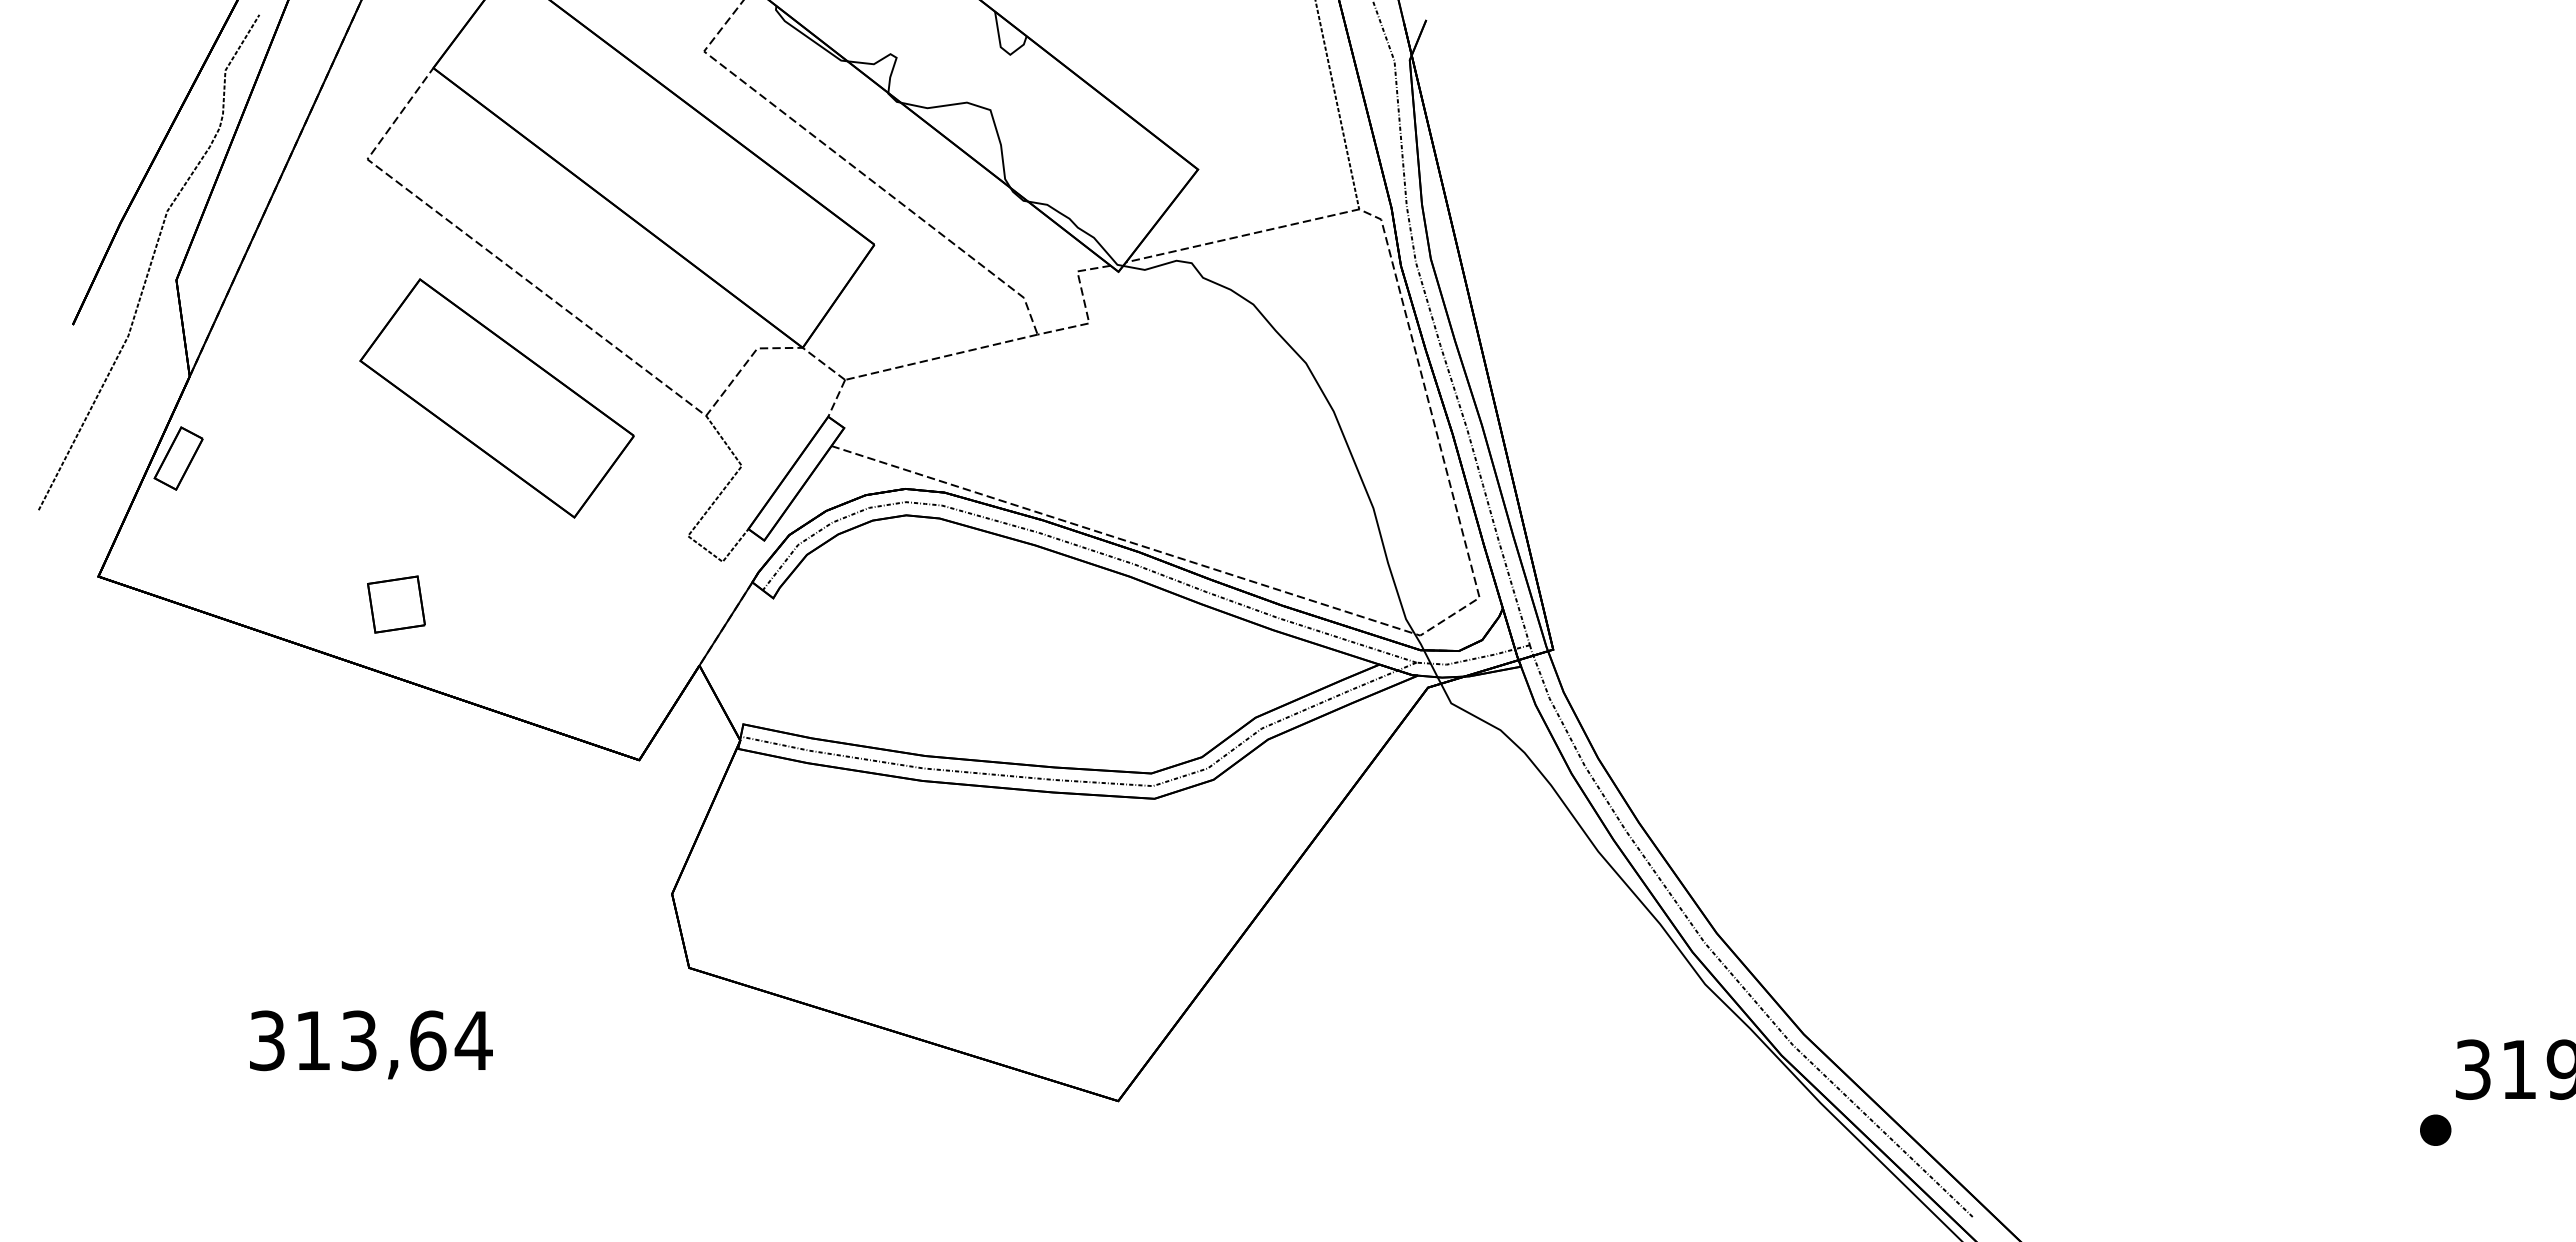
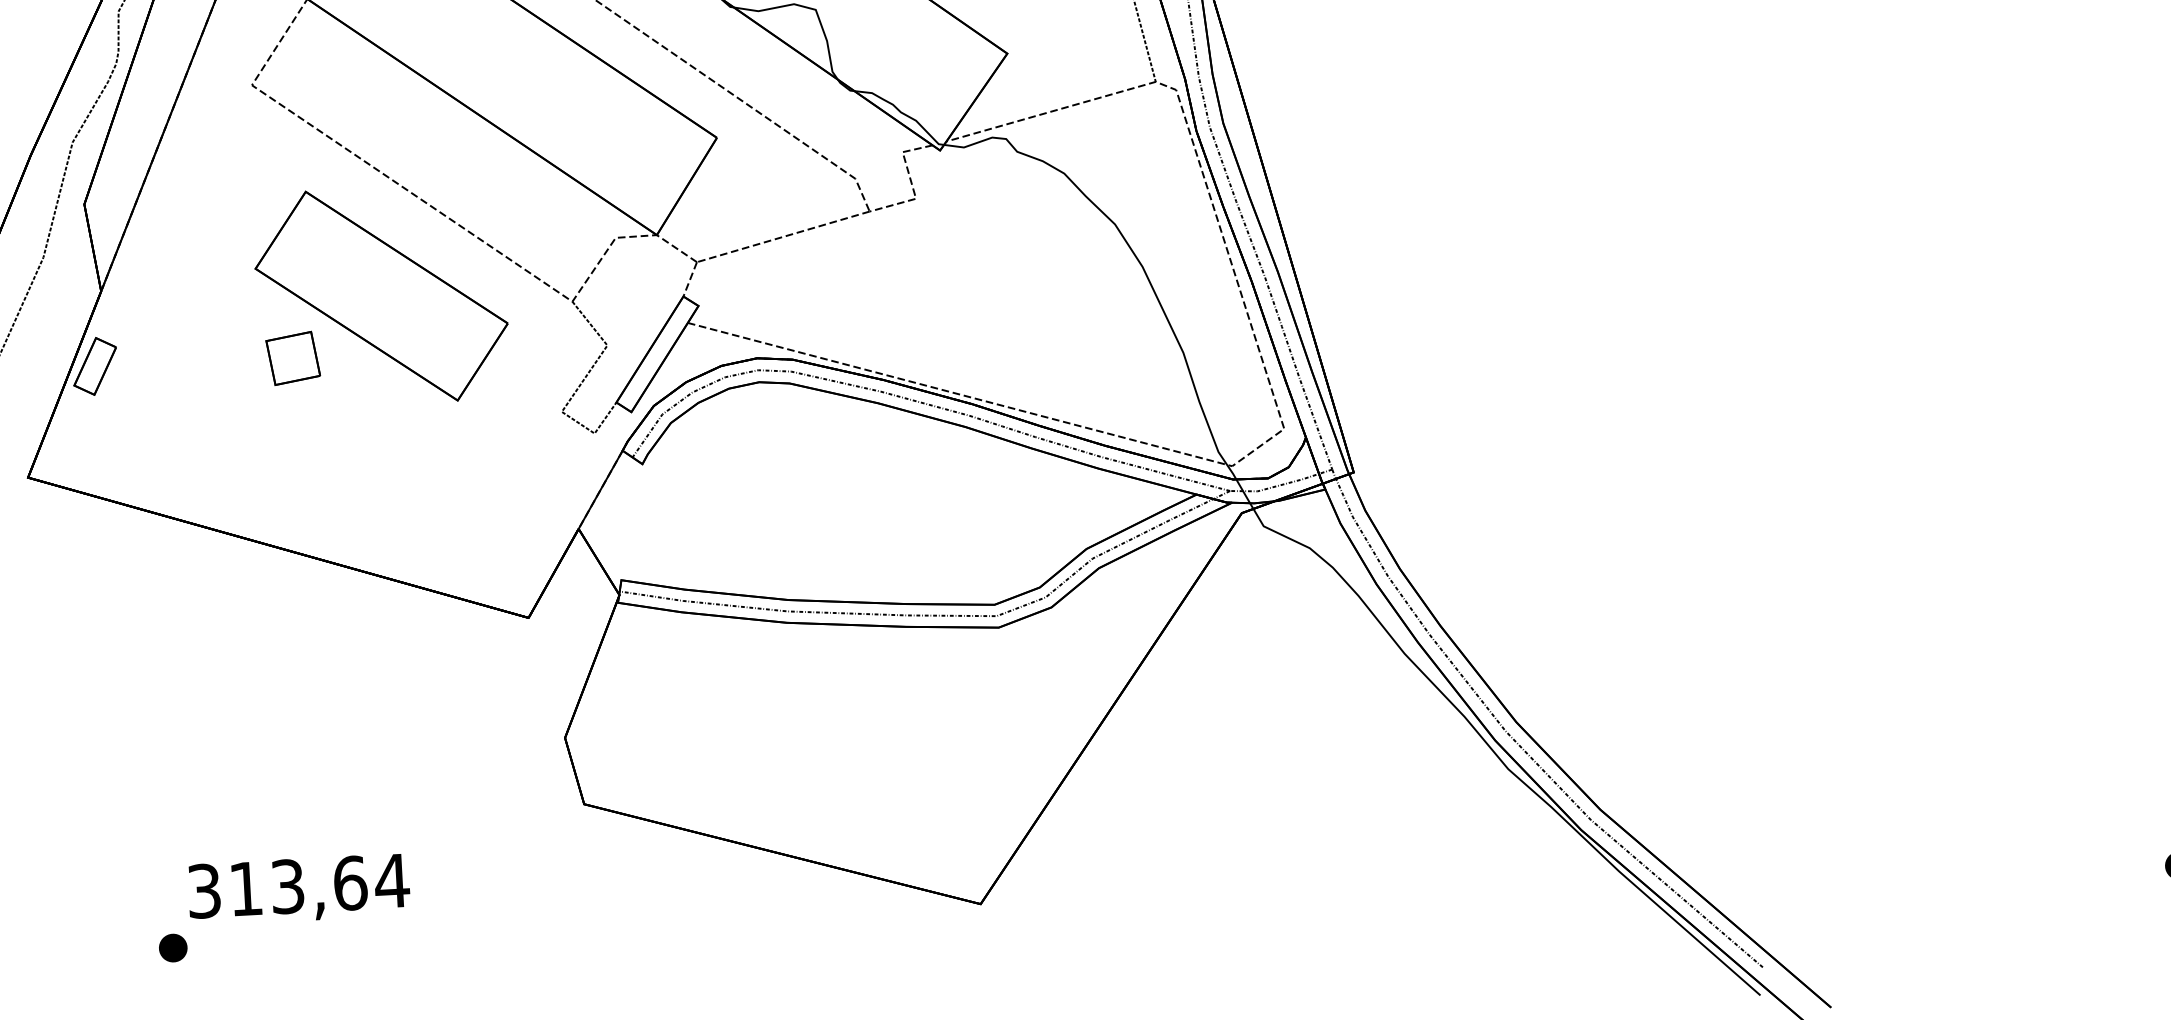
part: (396, 604) -> (293, 358), moved
part: (229, 1100) -> (172, 947), added

